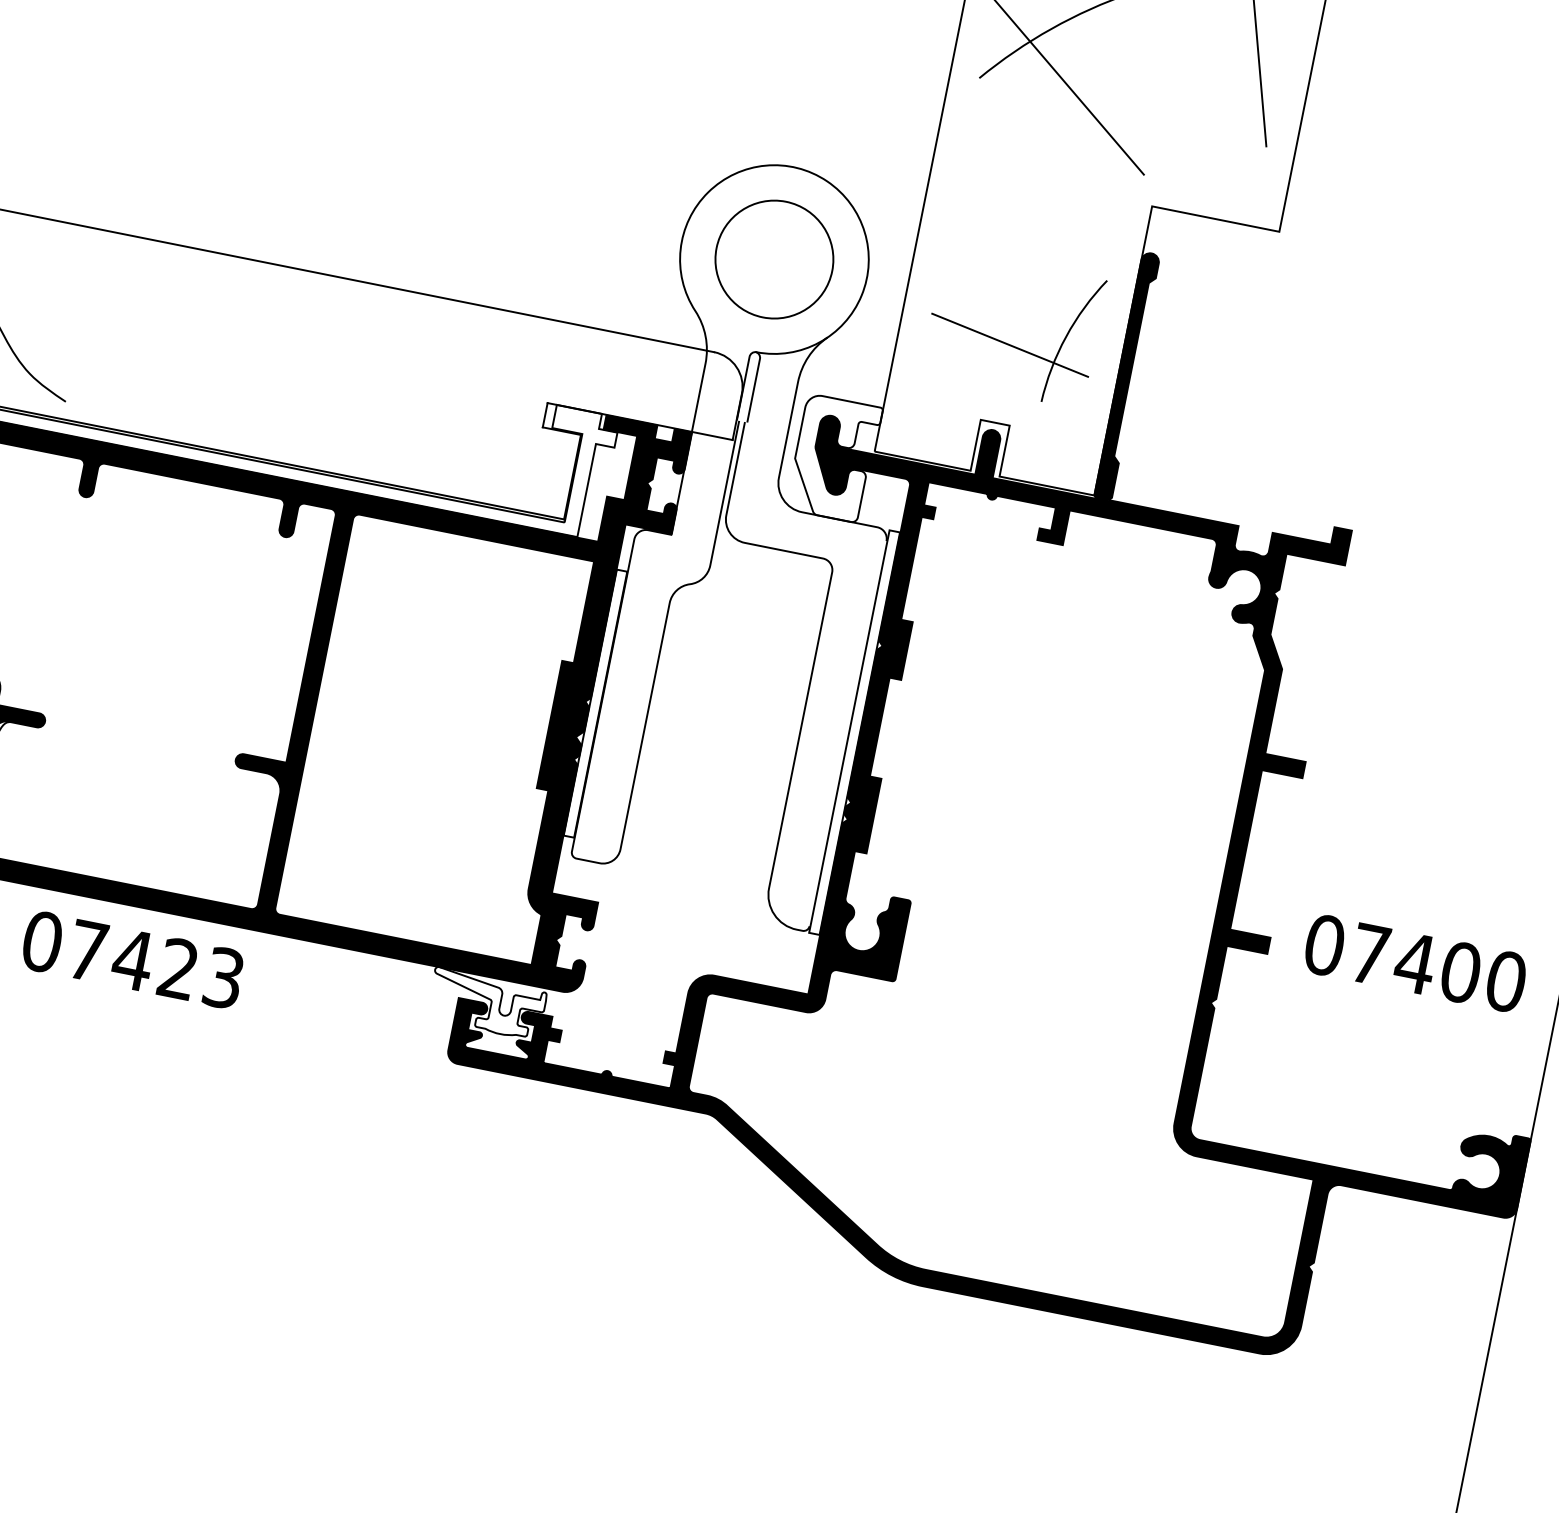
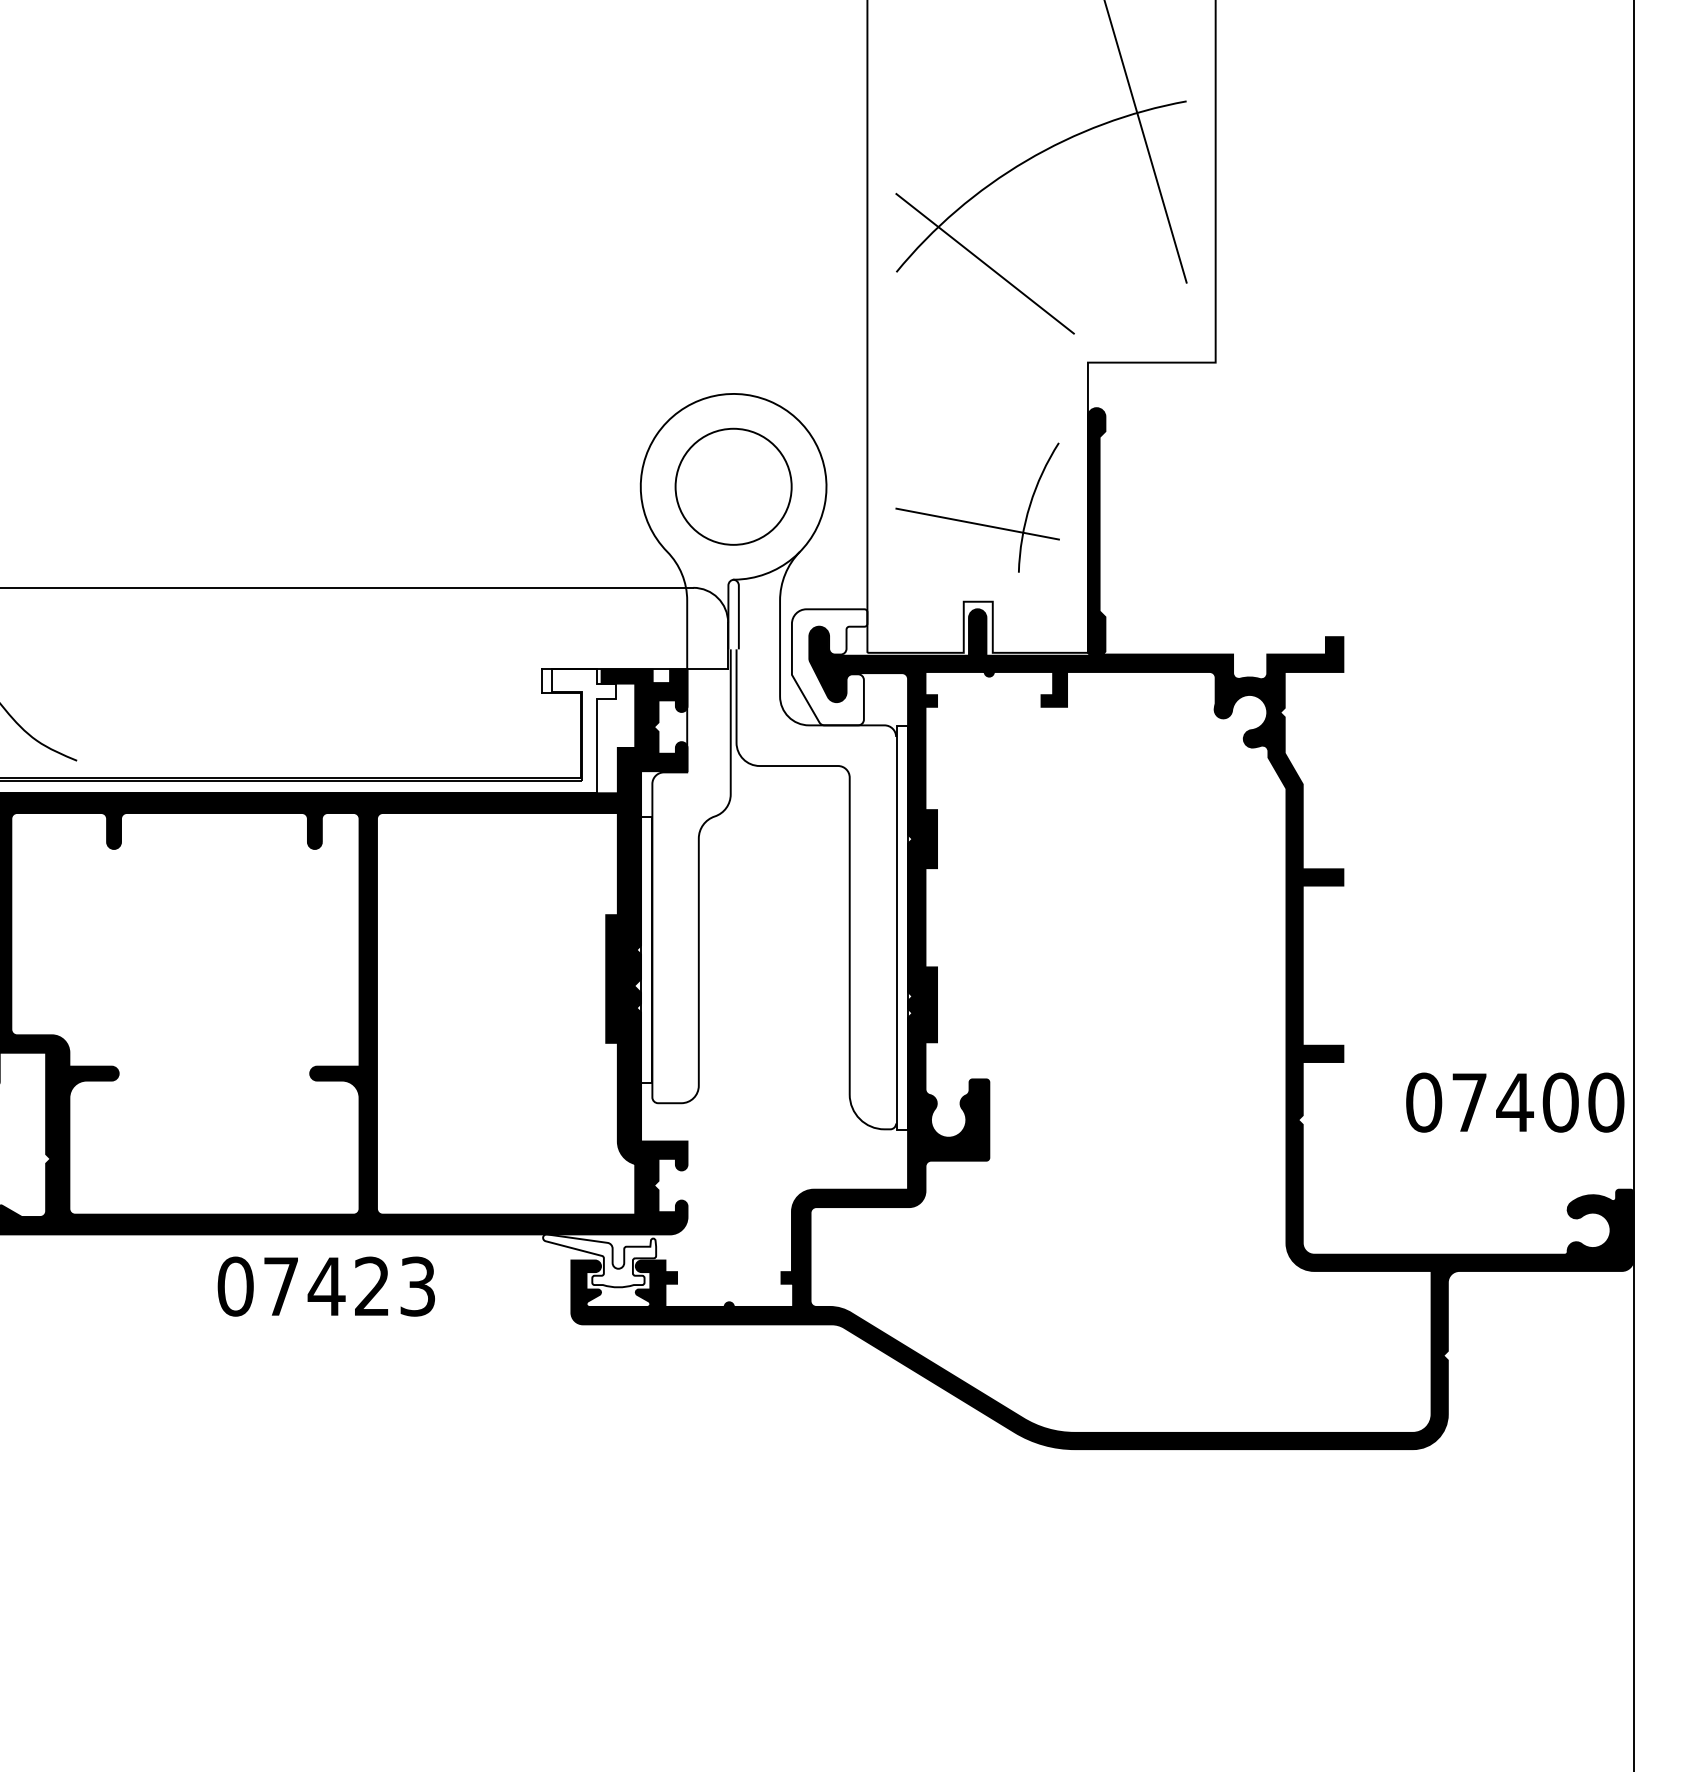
text: (131, 959) -> (325, 1286), moved
text: (1415, 963) -> (1515, 1102), moved

